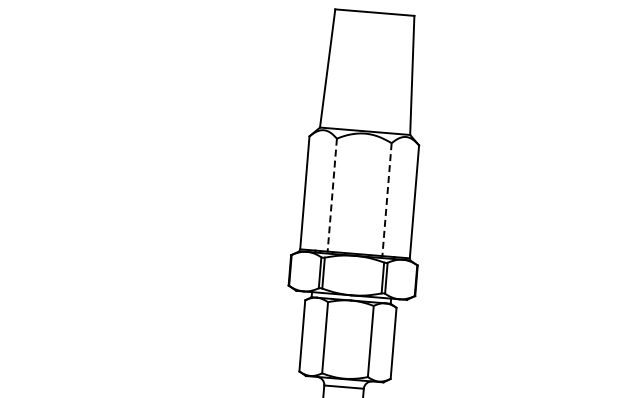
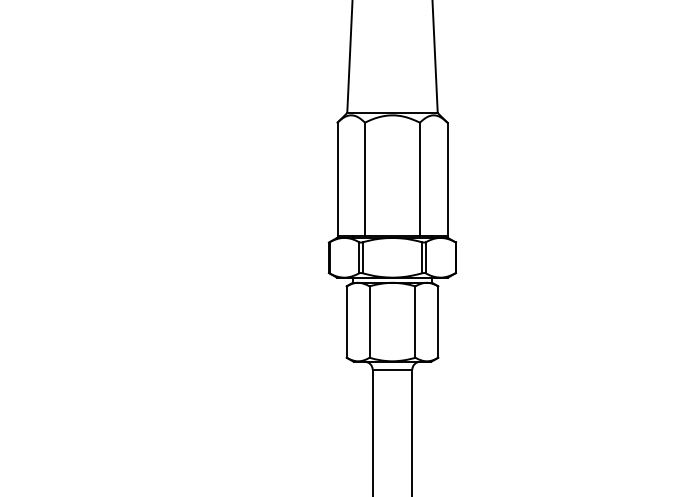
line: (332, 195) -> (365, 179), dashed -> solid
line: (386, 199) -> (419, 179), dashed -> solid

